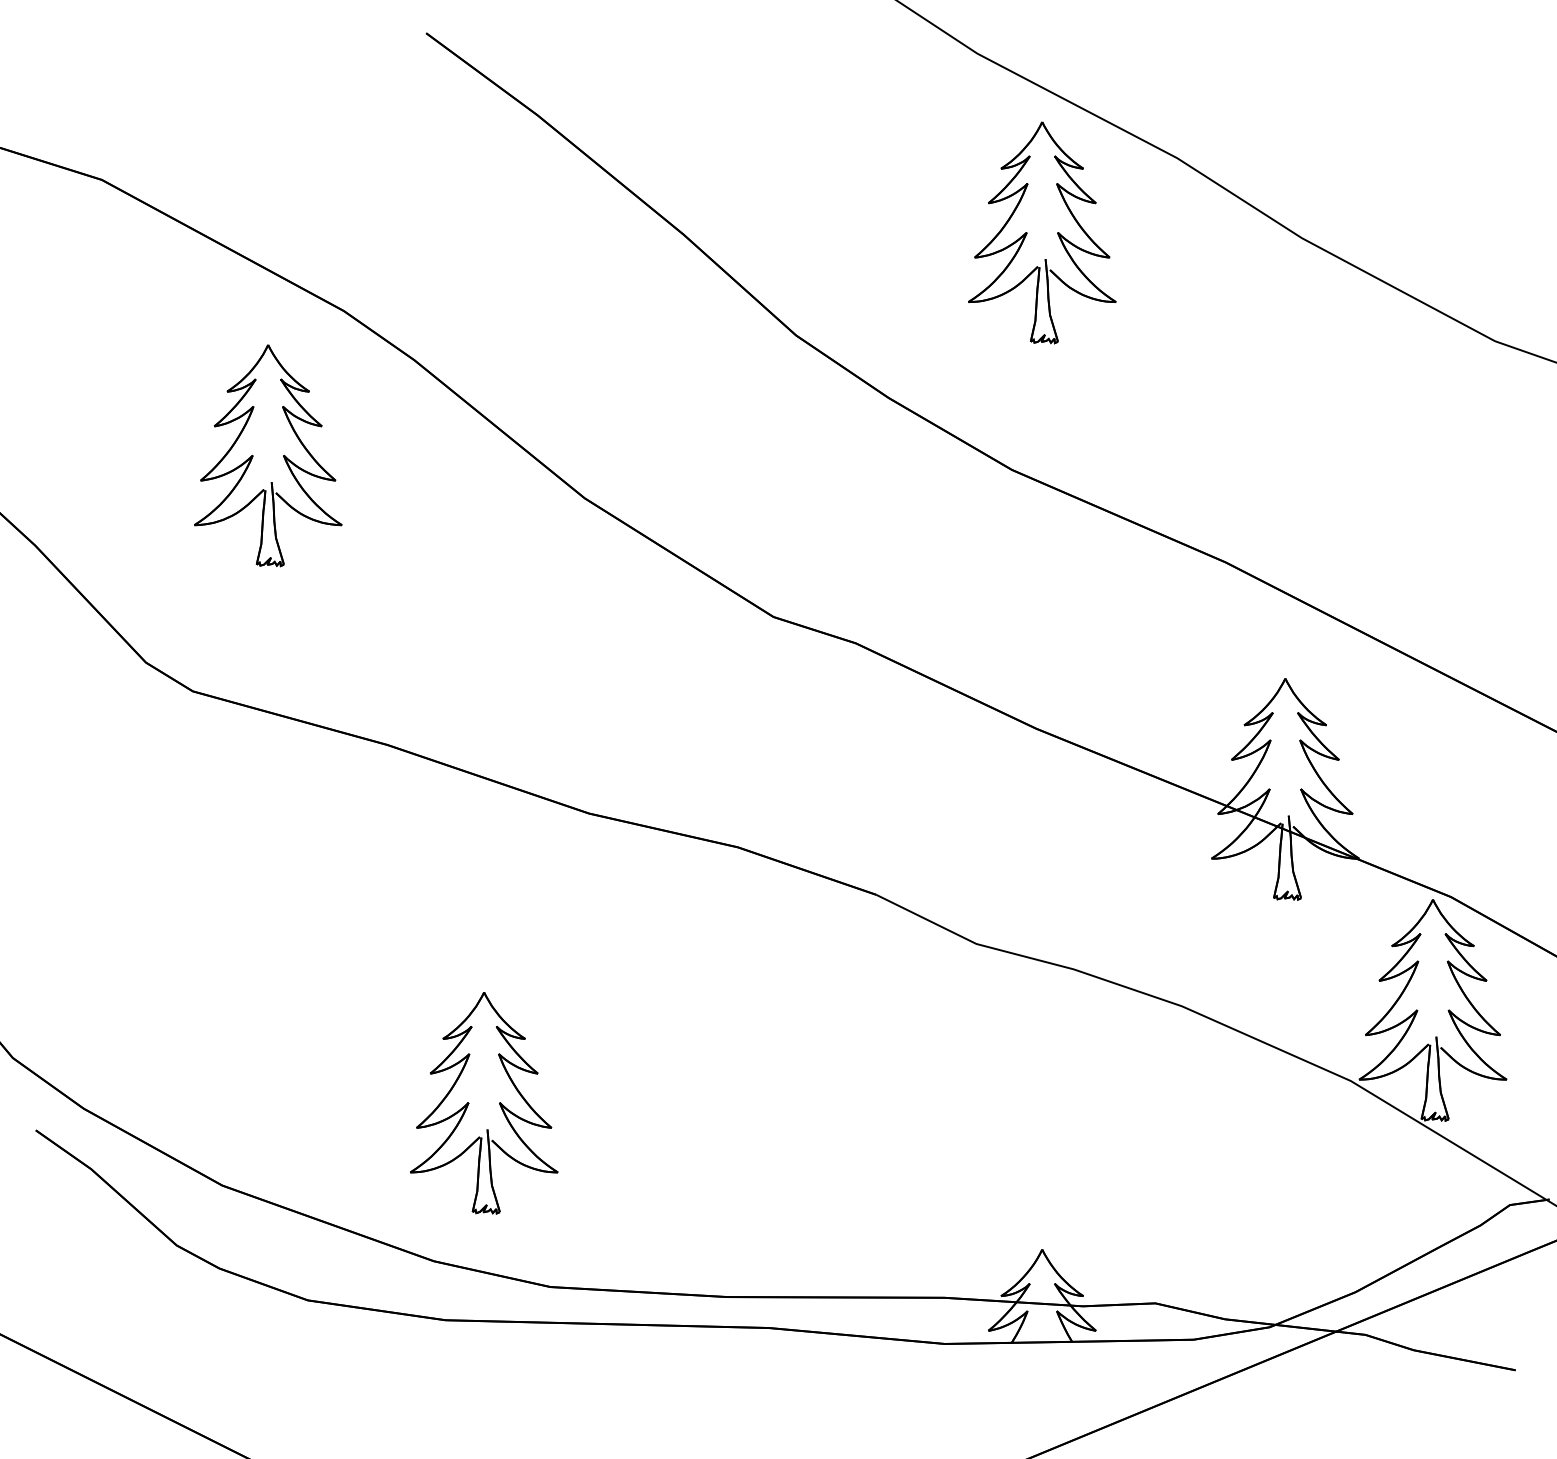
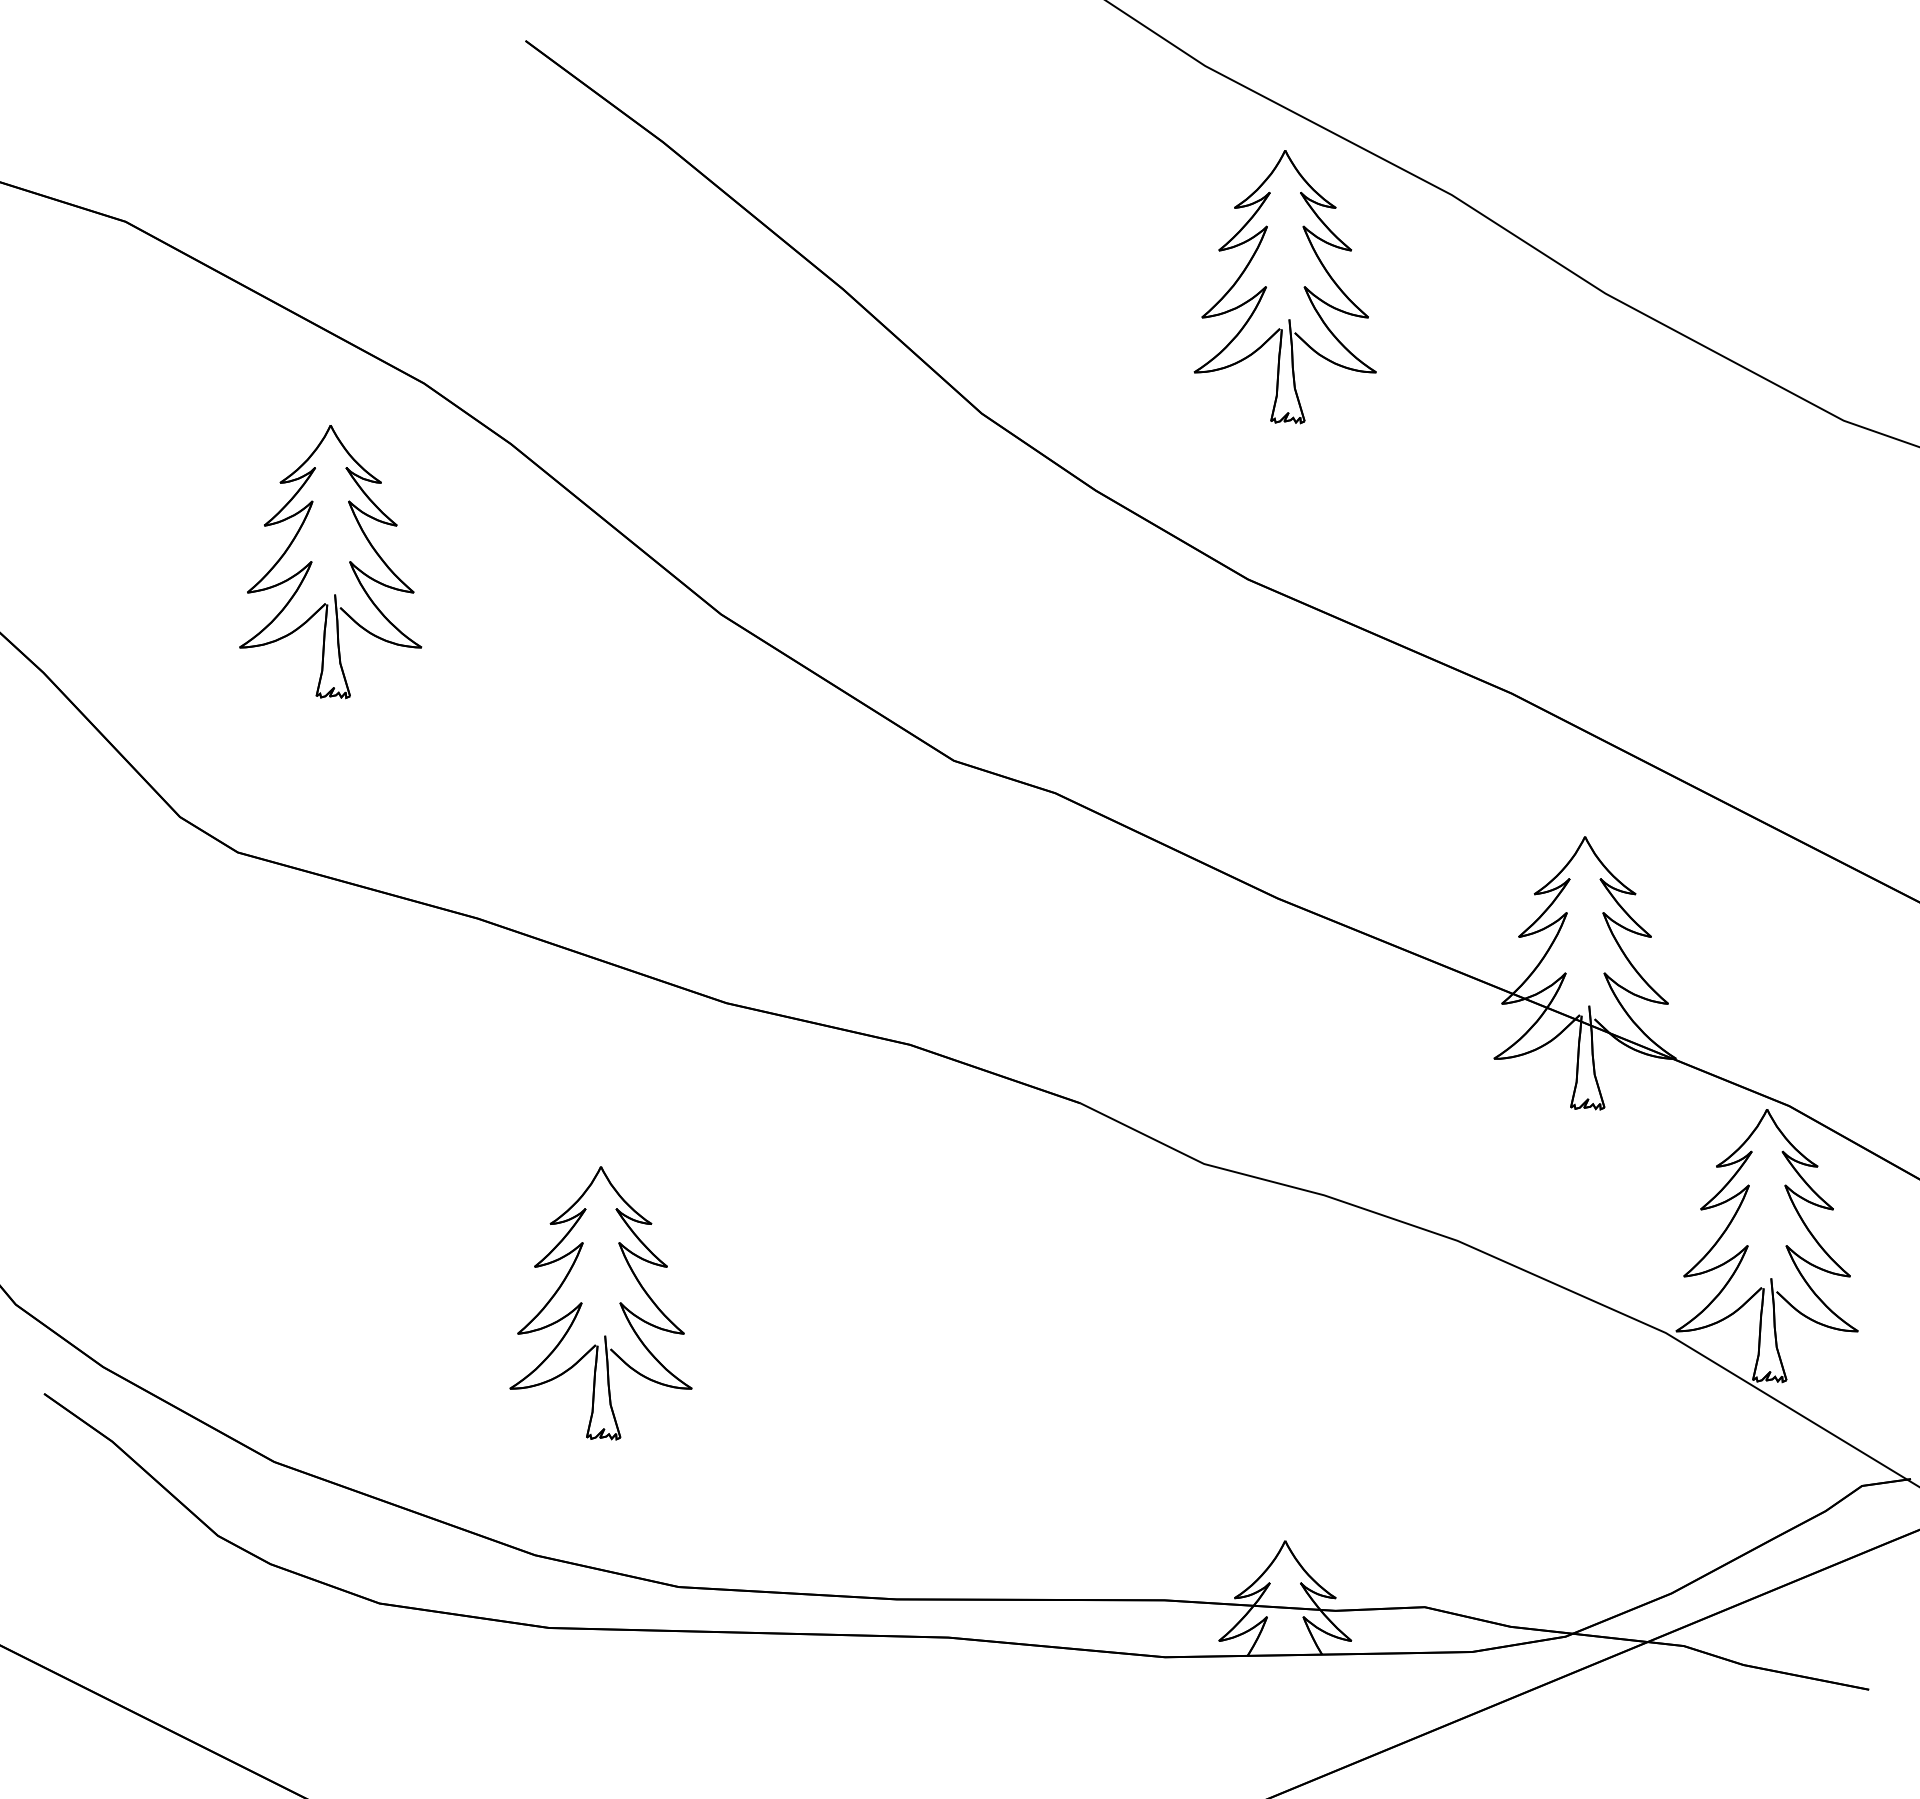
part: (469, 1103) -> (582, 1303), moved

